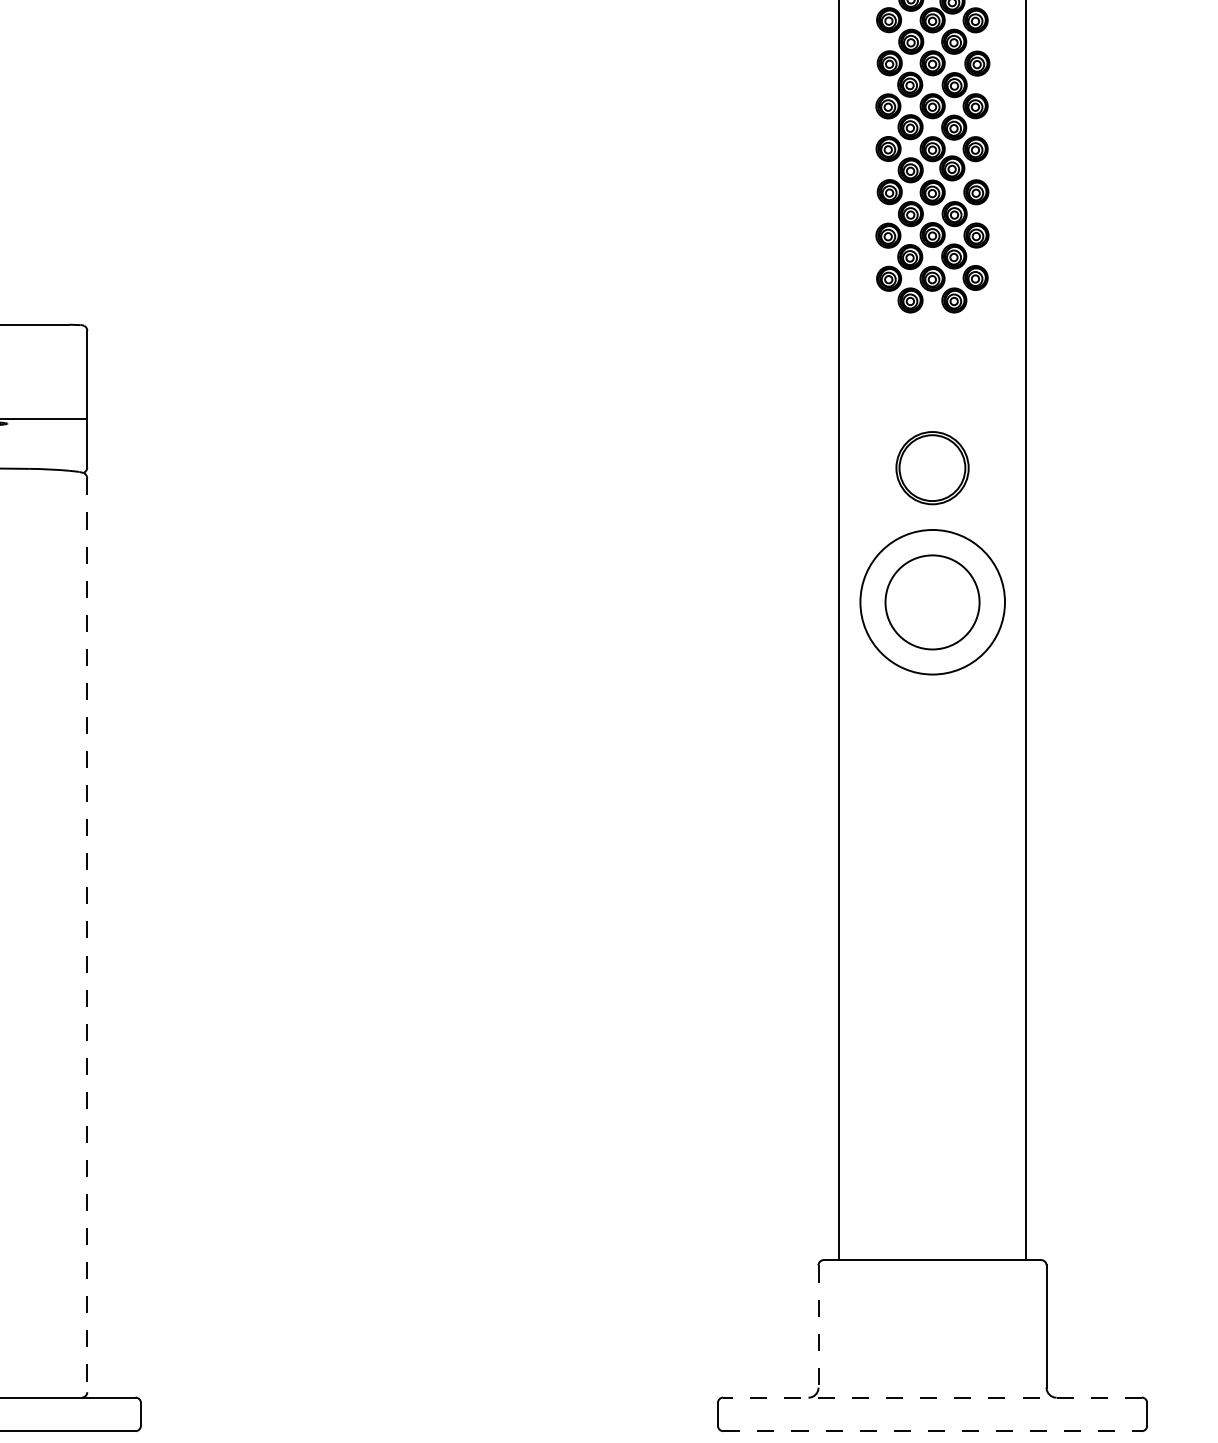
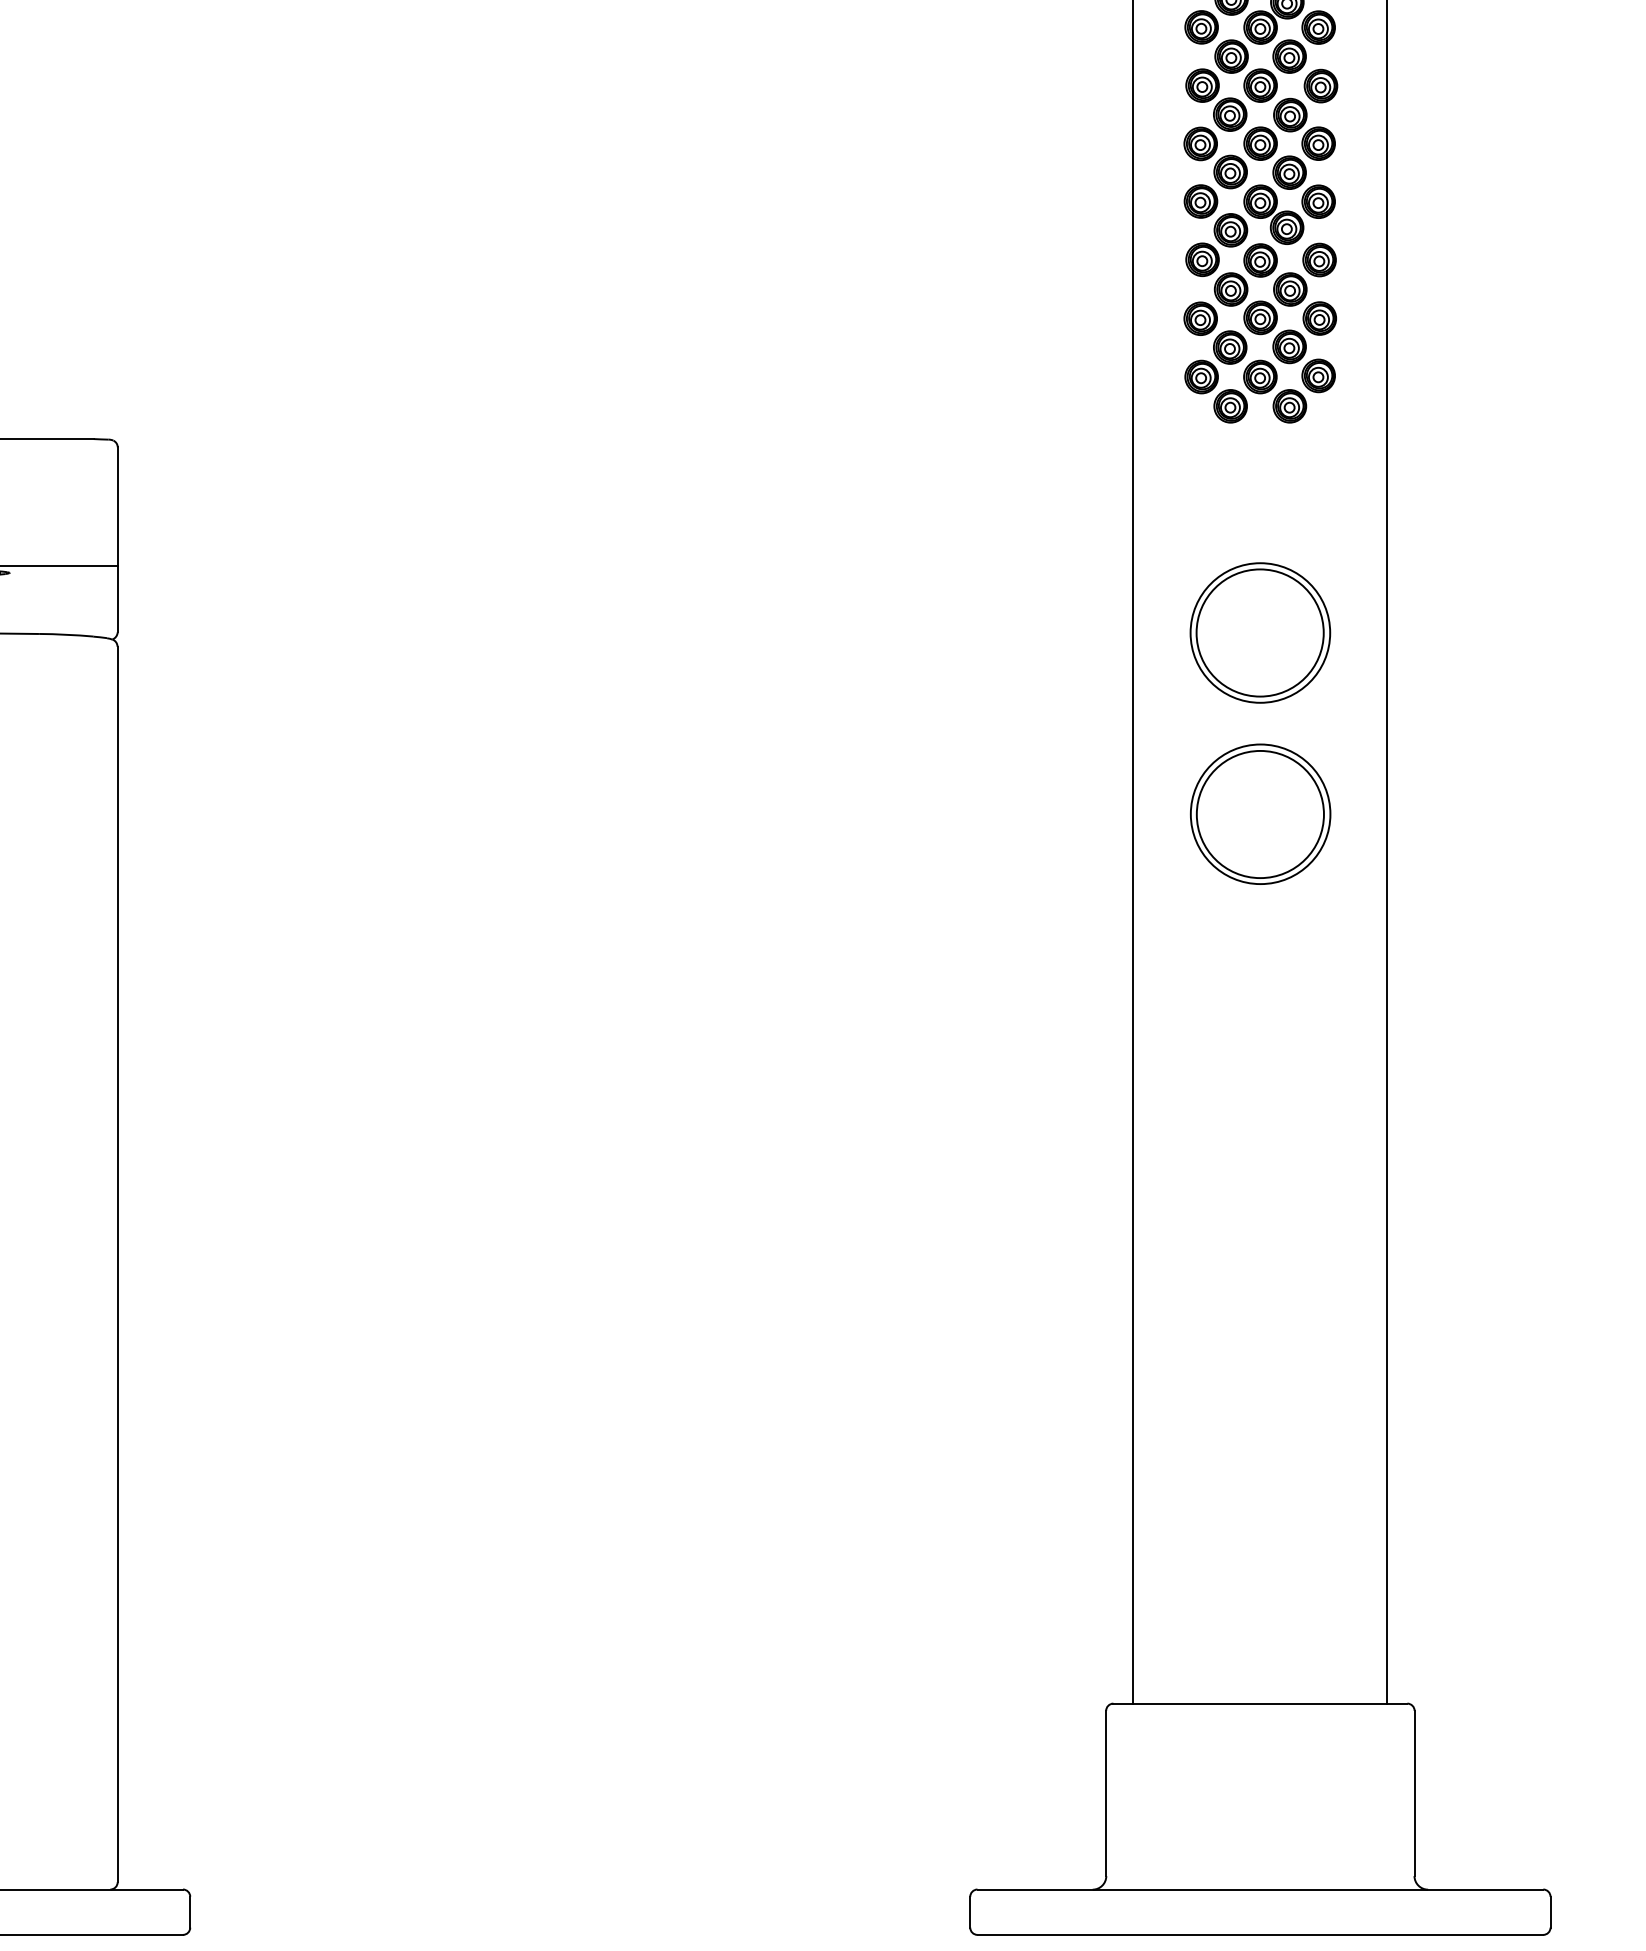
part: (932, 467) -> (1260, 632), size x1.43
circle: (932, 602) -> (1260, 814), size x0.71
line: (87, 935) -> (117, 1264), dashed -> solid
line: (818, 1326) -> (1106, 1793), dashed -> solid
line: (932, 1397) -> (1260, 1889), dashed -> solid
line: (932, 1431) -> (1260, 1935), dashed -> solid

